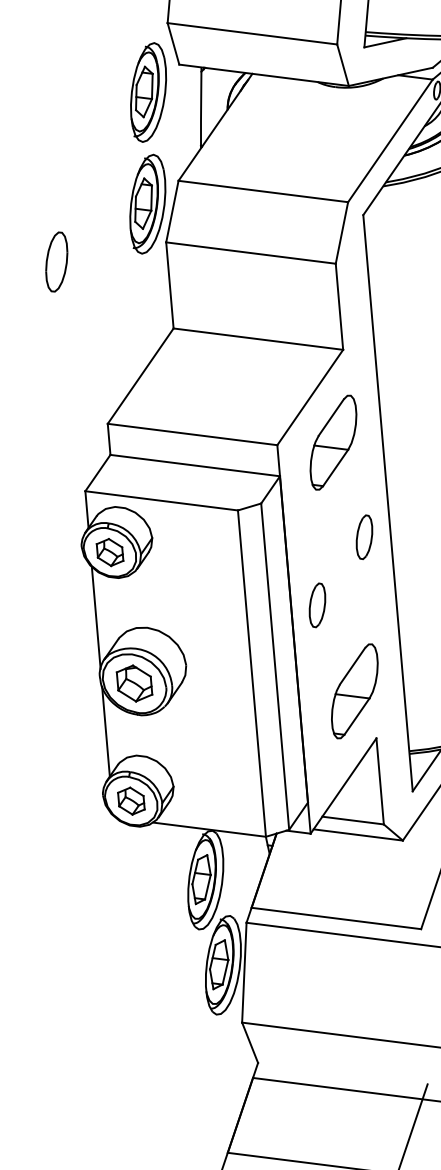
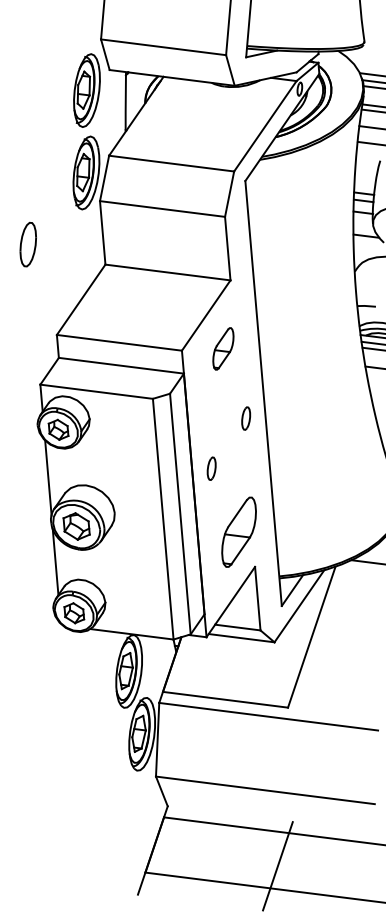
part: (55, 261) -> (27, 244), moved
part: (333, 442) -> (223, 348), size x0.6
part: (363, 537) -> (245, 418), size x0.7
part: (317, 604) -> (211, 468), size x0.7

